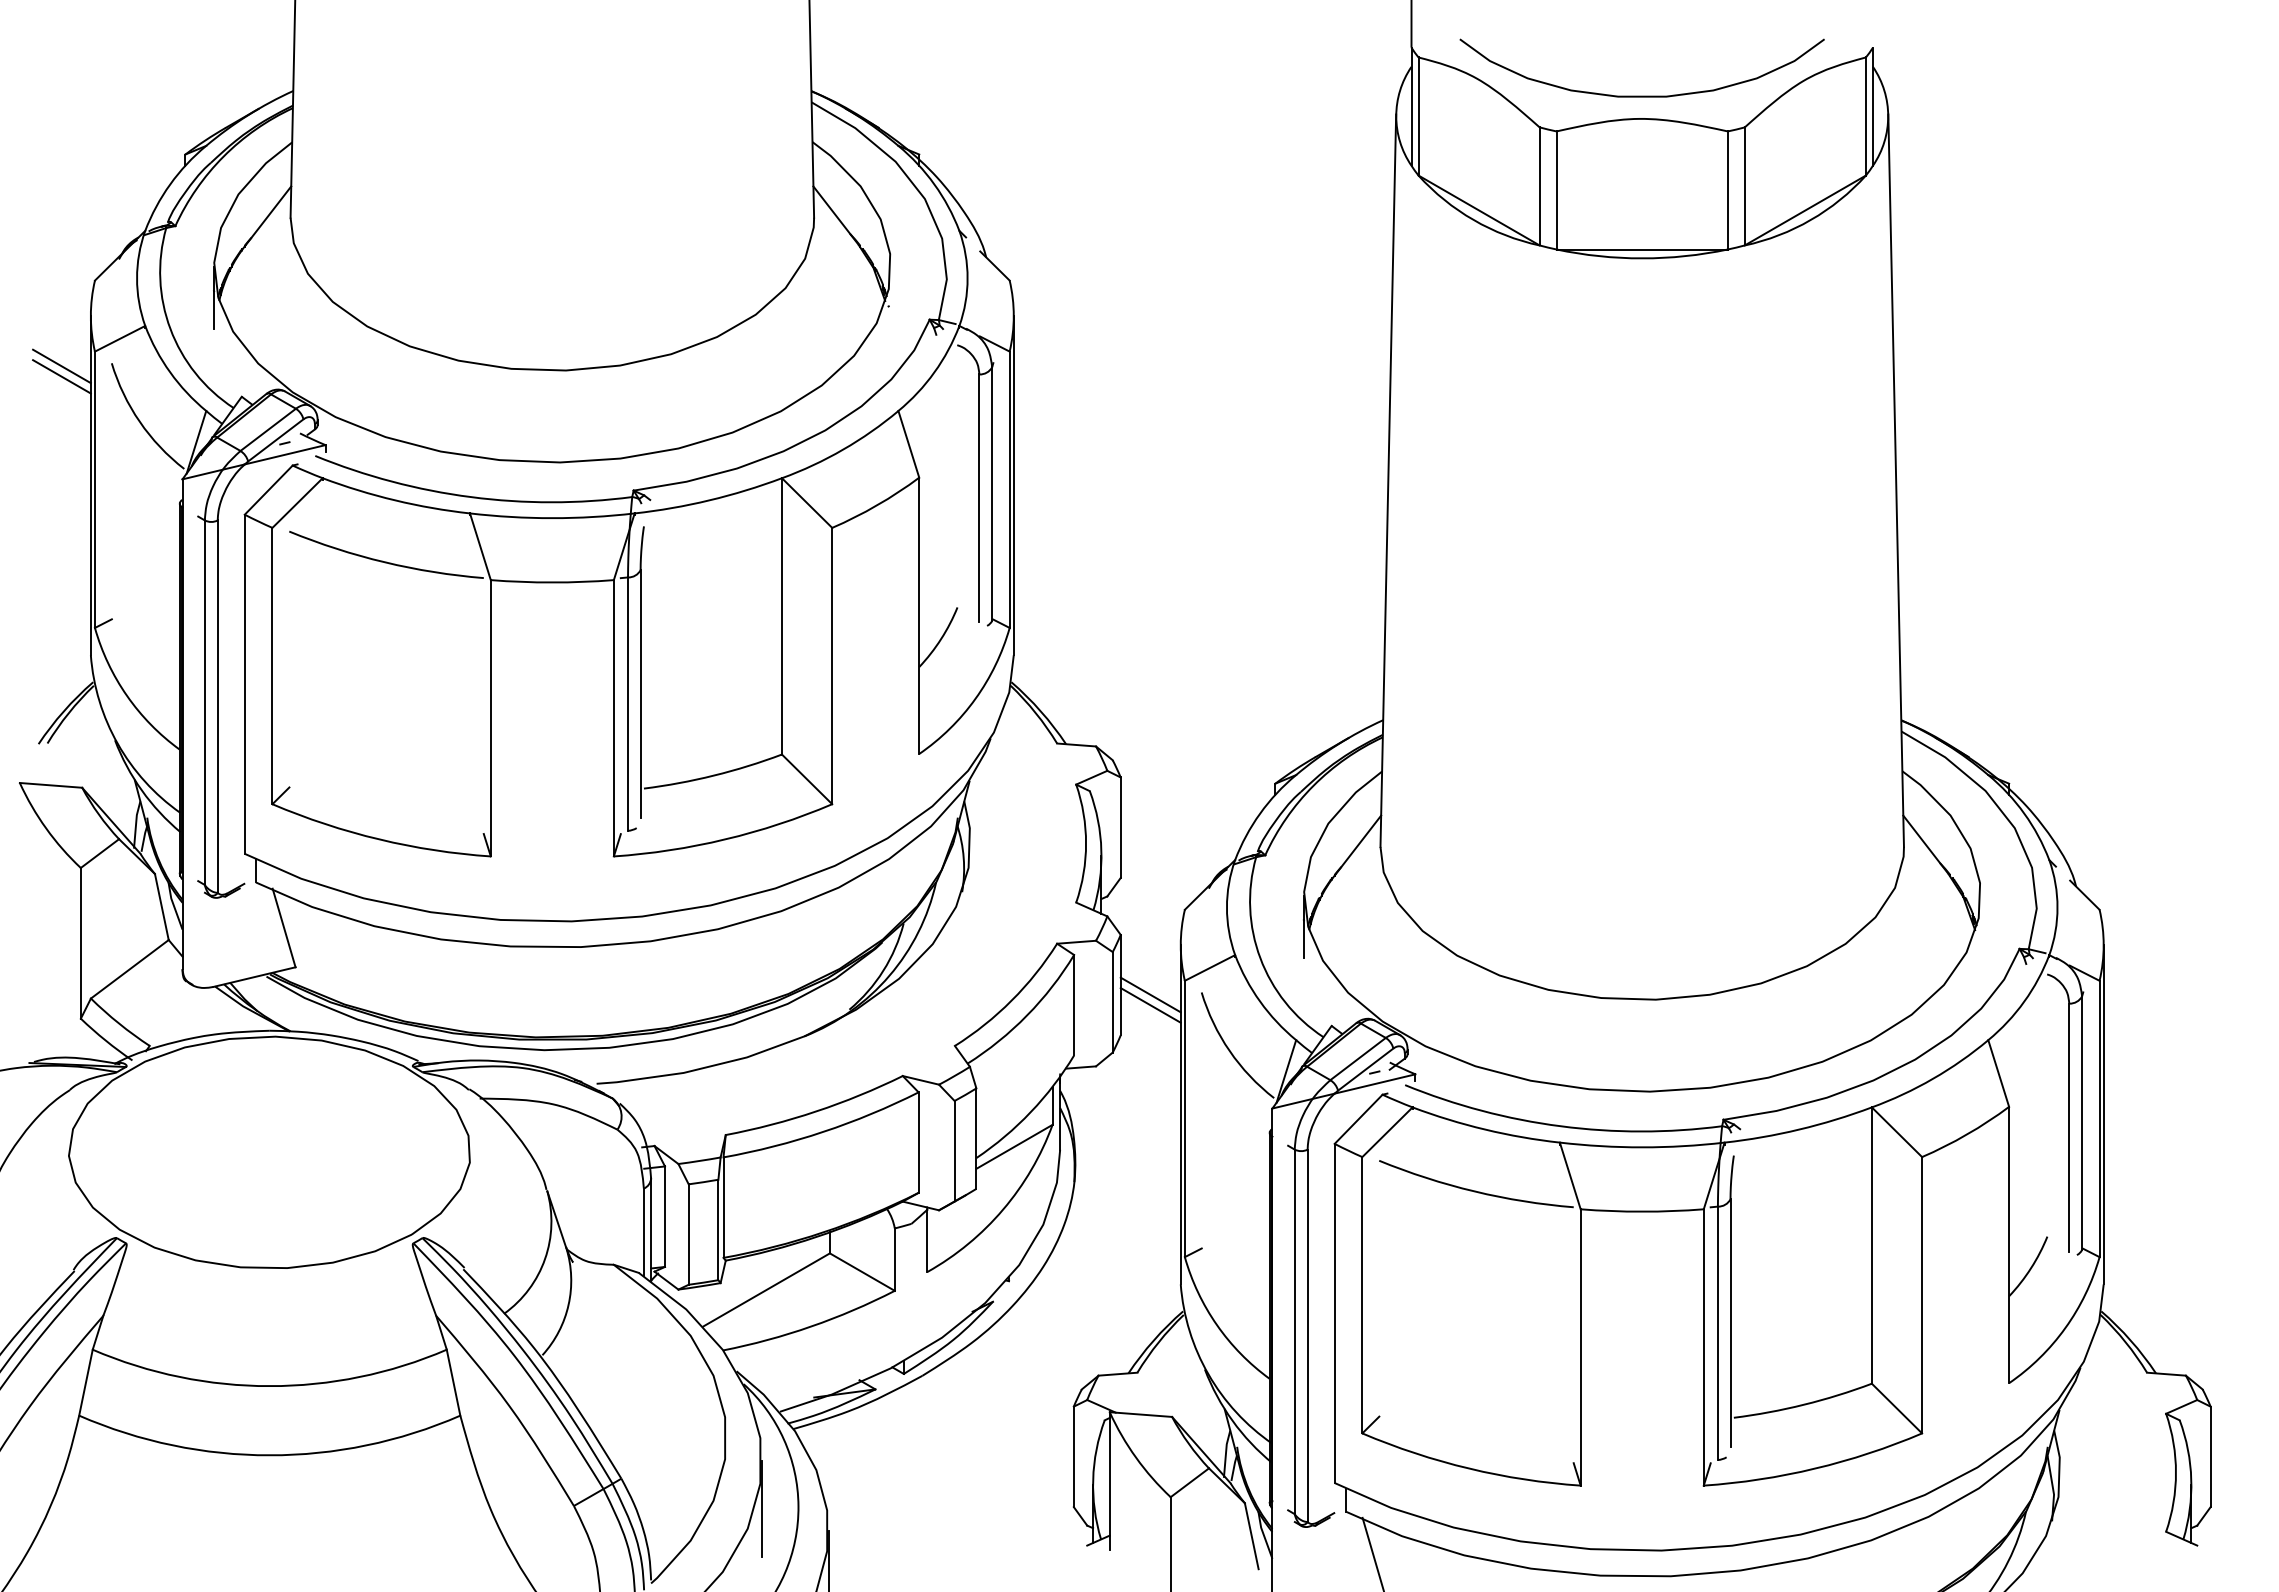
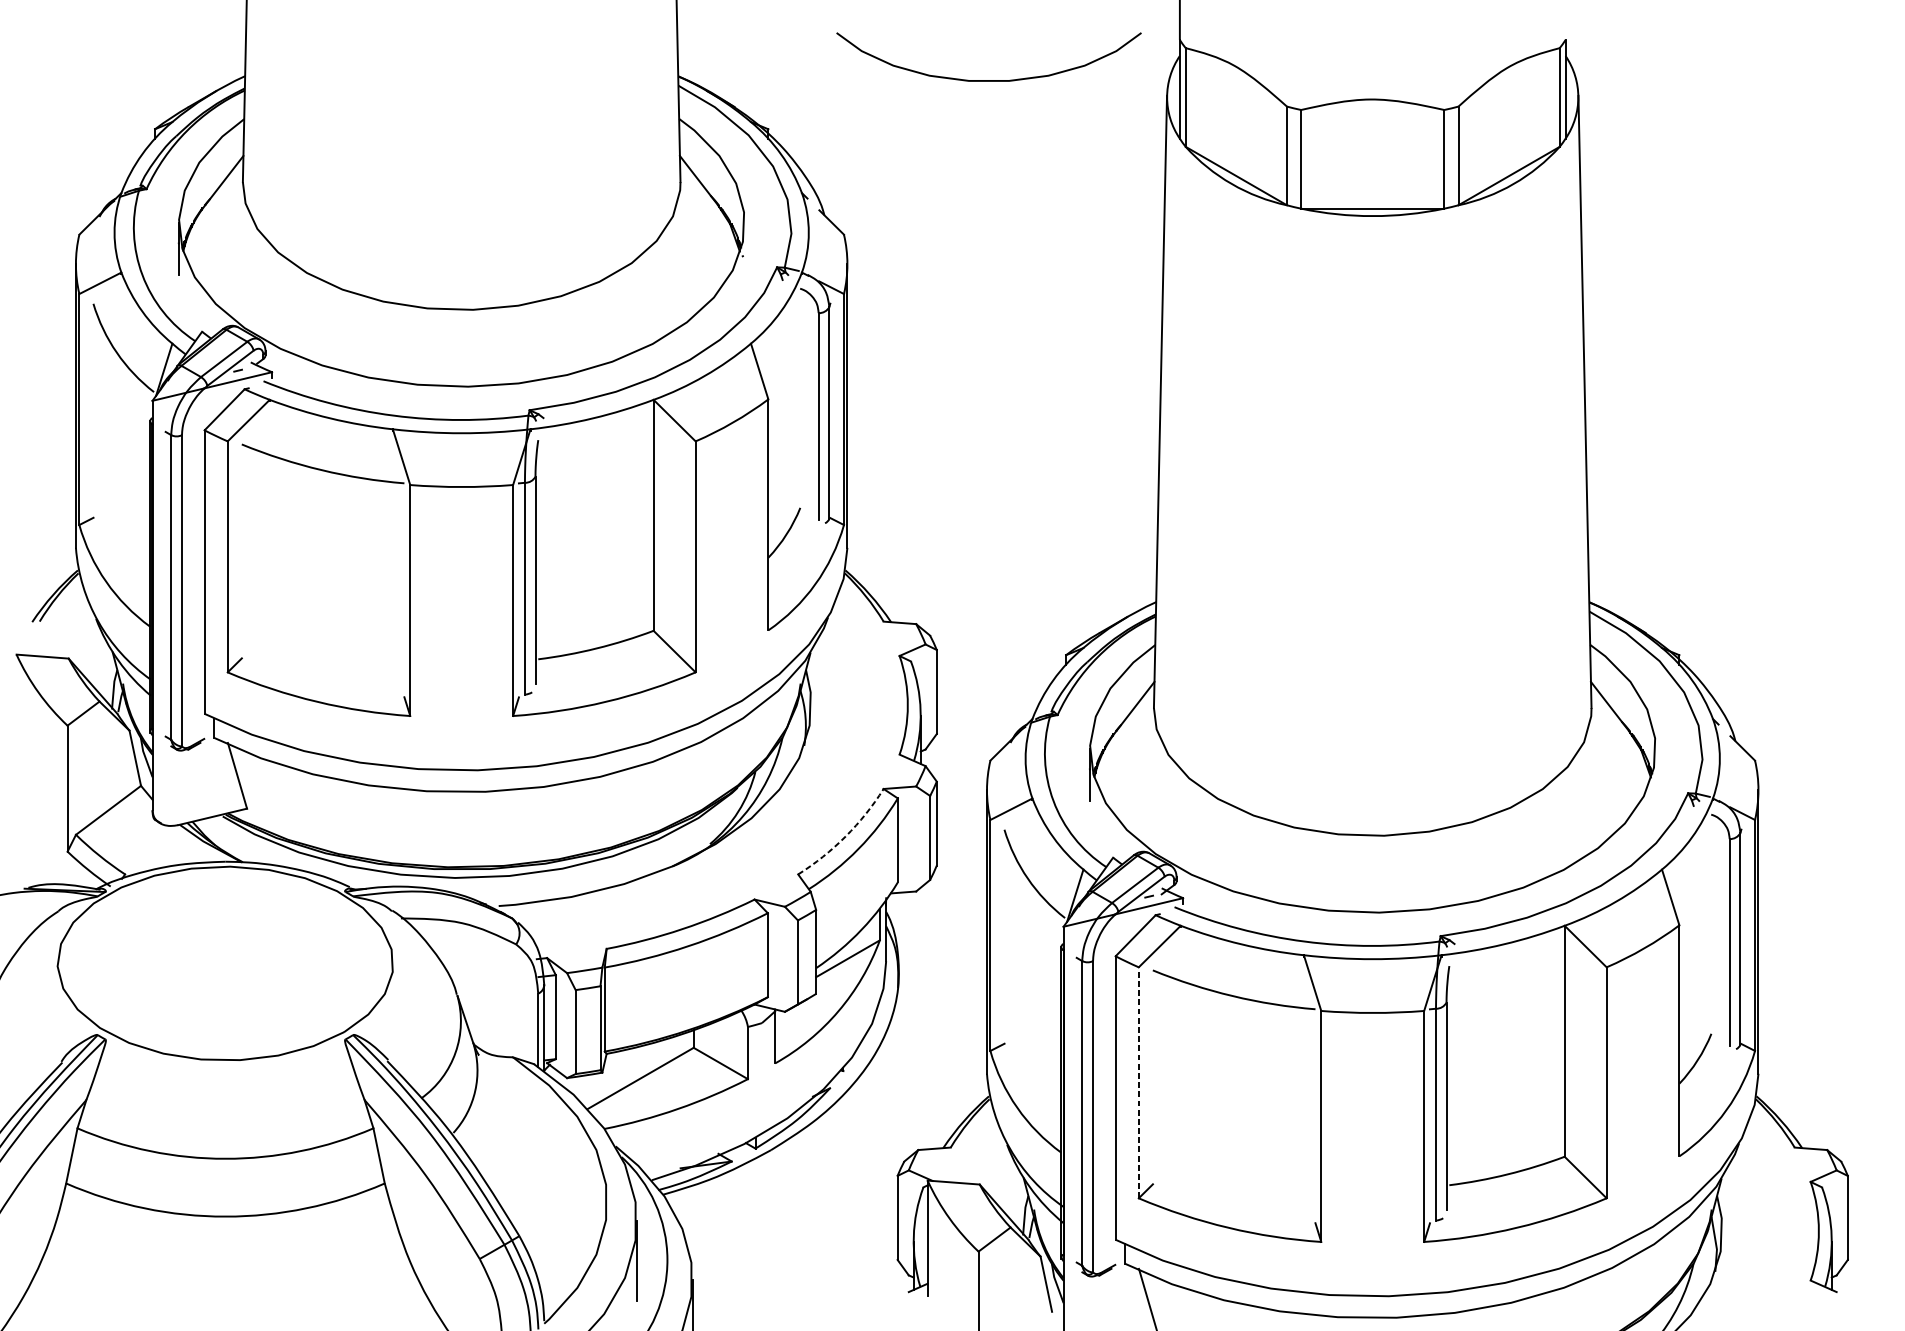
curve: (1641, 95) -> (988, 79), moved
line: (61, 366) -> (51, 306), removed
line: (61, 376) -> (51, 314), removed
line: (1150, 994) -> (961, 831), removed
arc: (1011, 1000) -> (845, 836), solid -> dashed
line: (1150, 1005) -> (961, 840), removed
line: (1362, 1294) -> (1138, 1082), solid -> dashed

